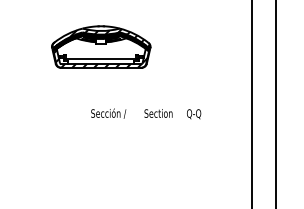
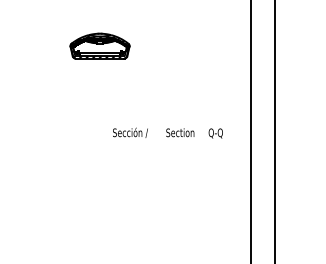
part: (100, 46) -> (99, 45), size x0.6
text: (145, 113) -> (167, 132), moved

